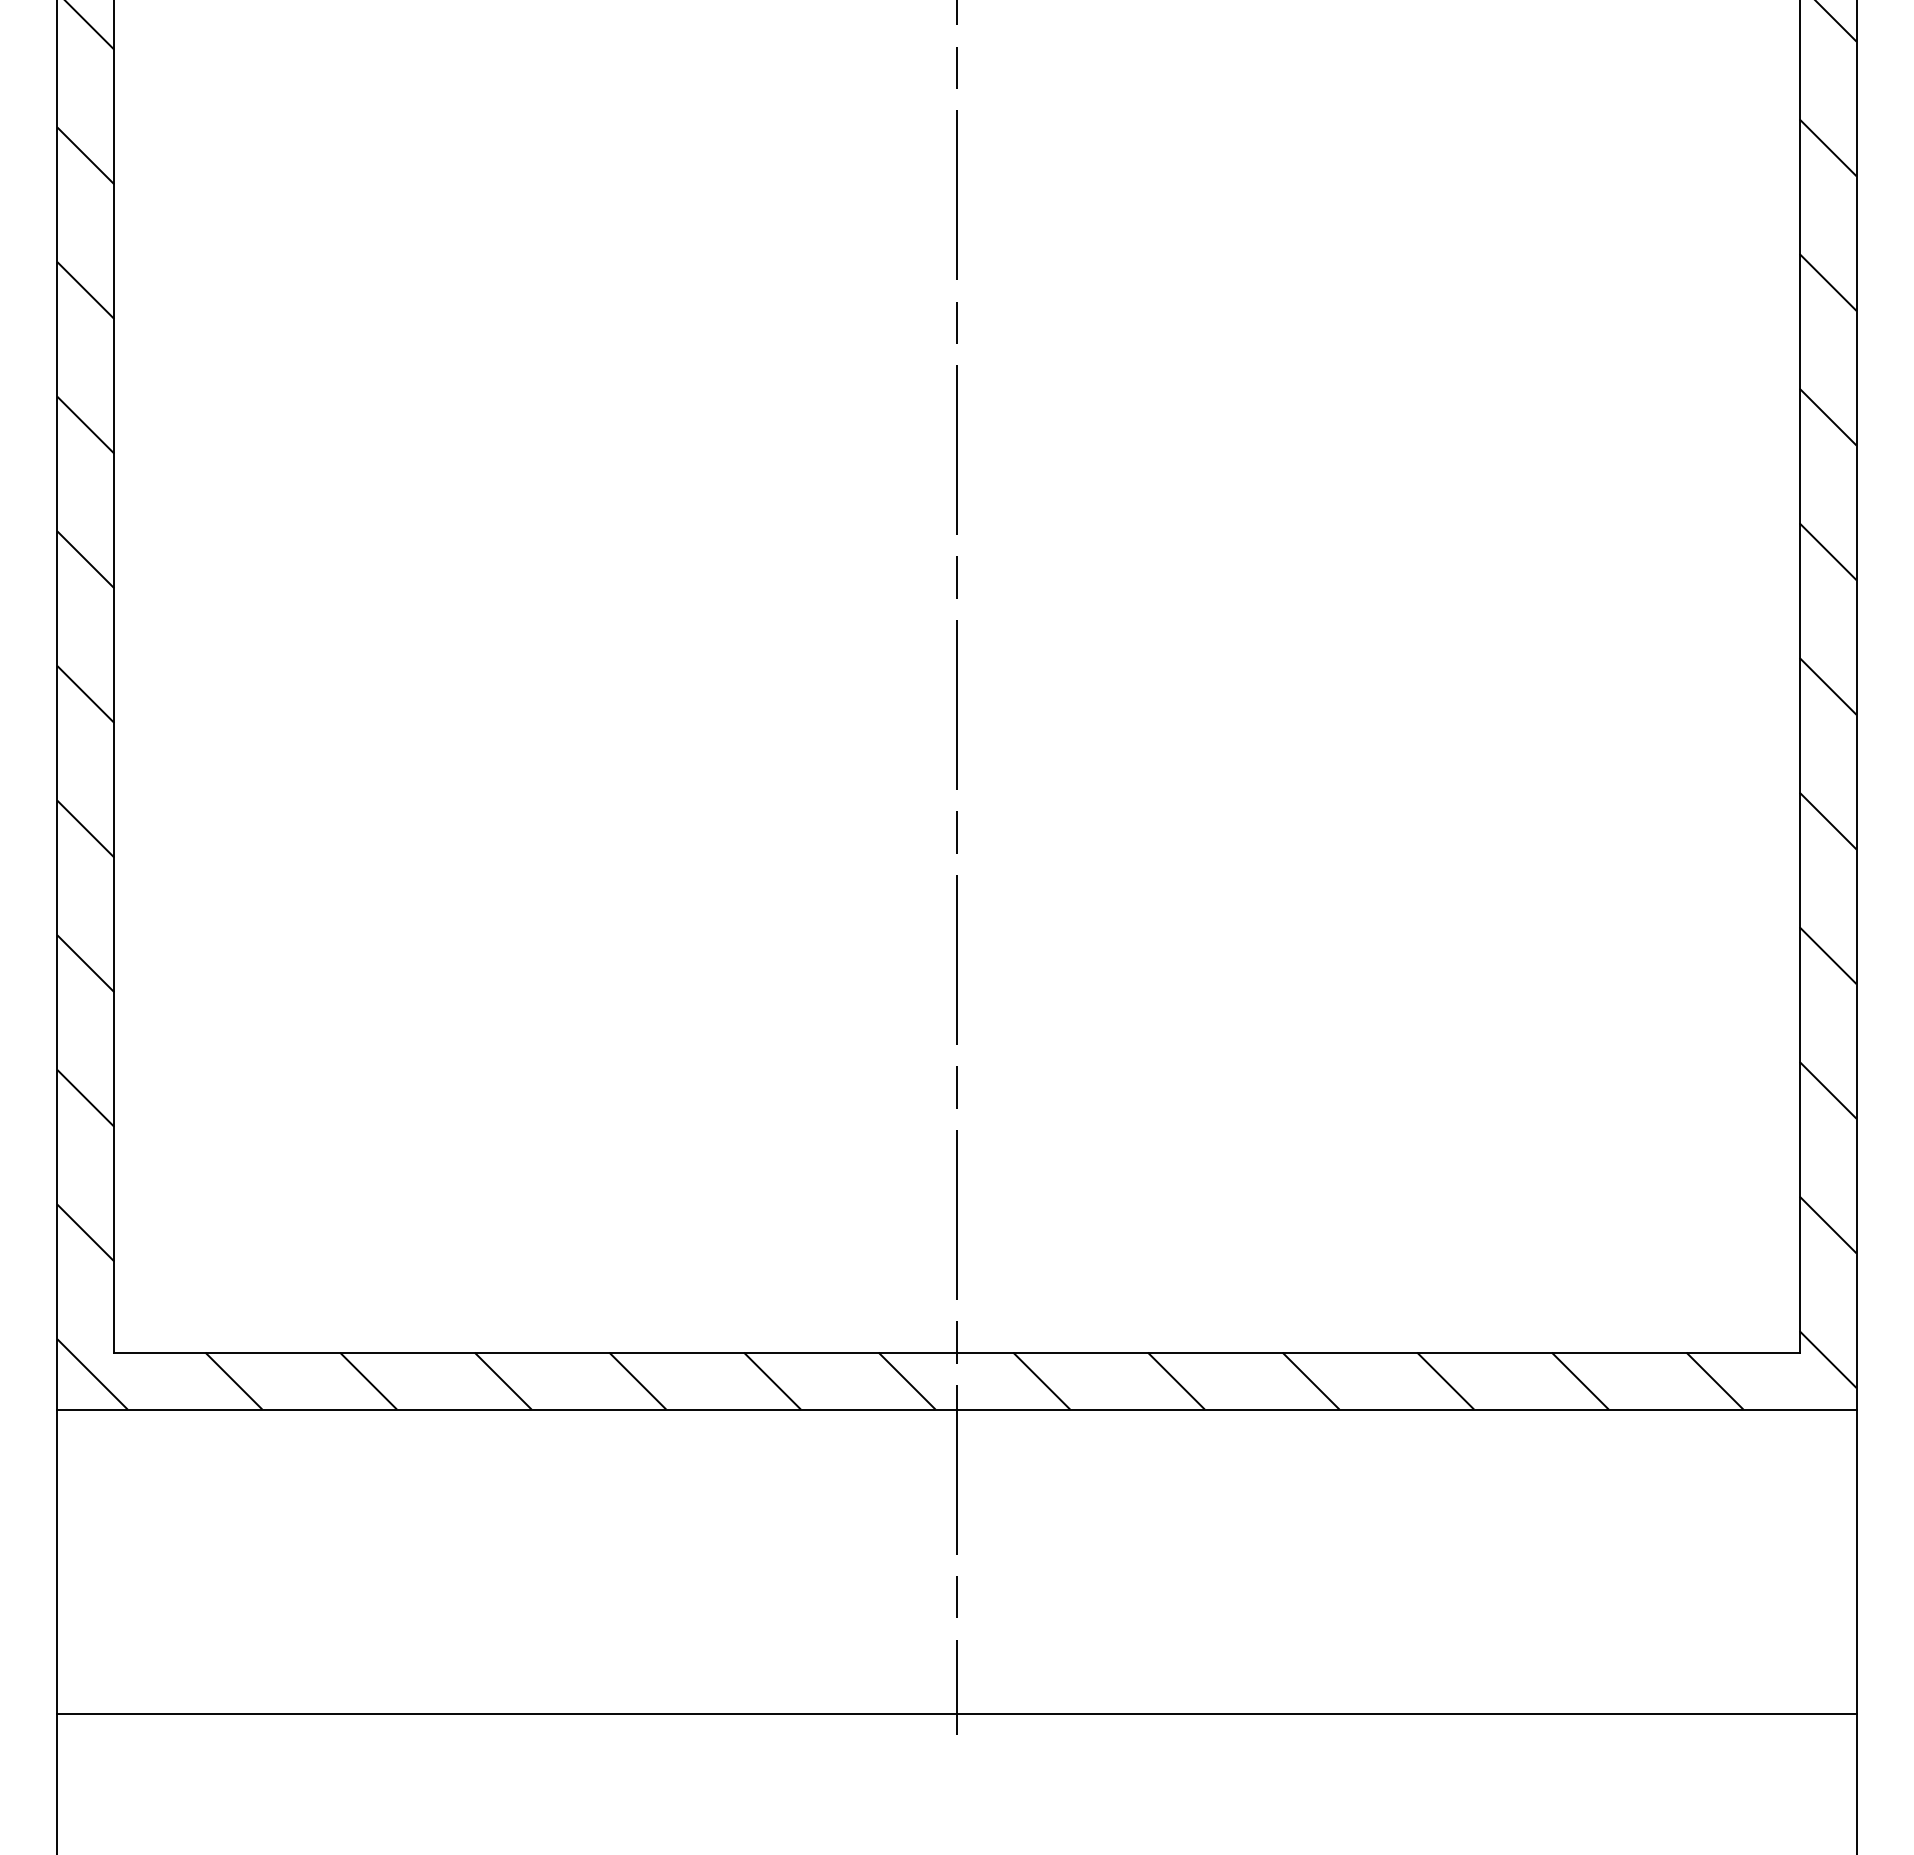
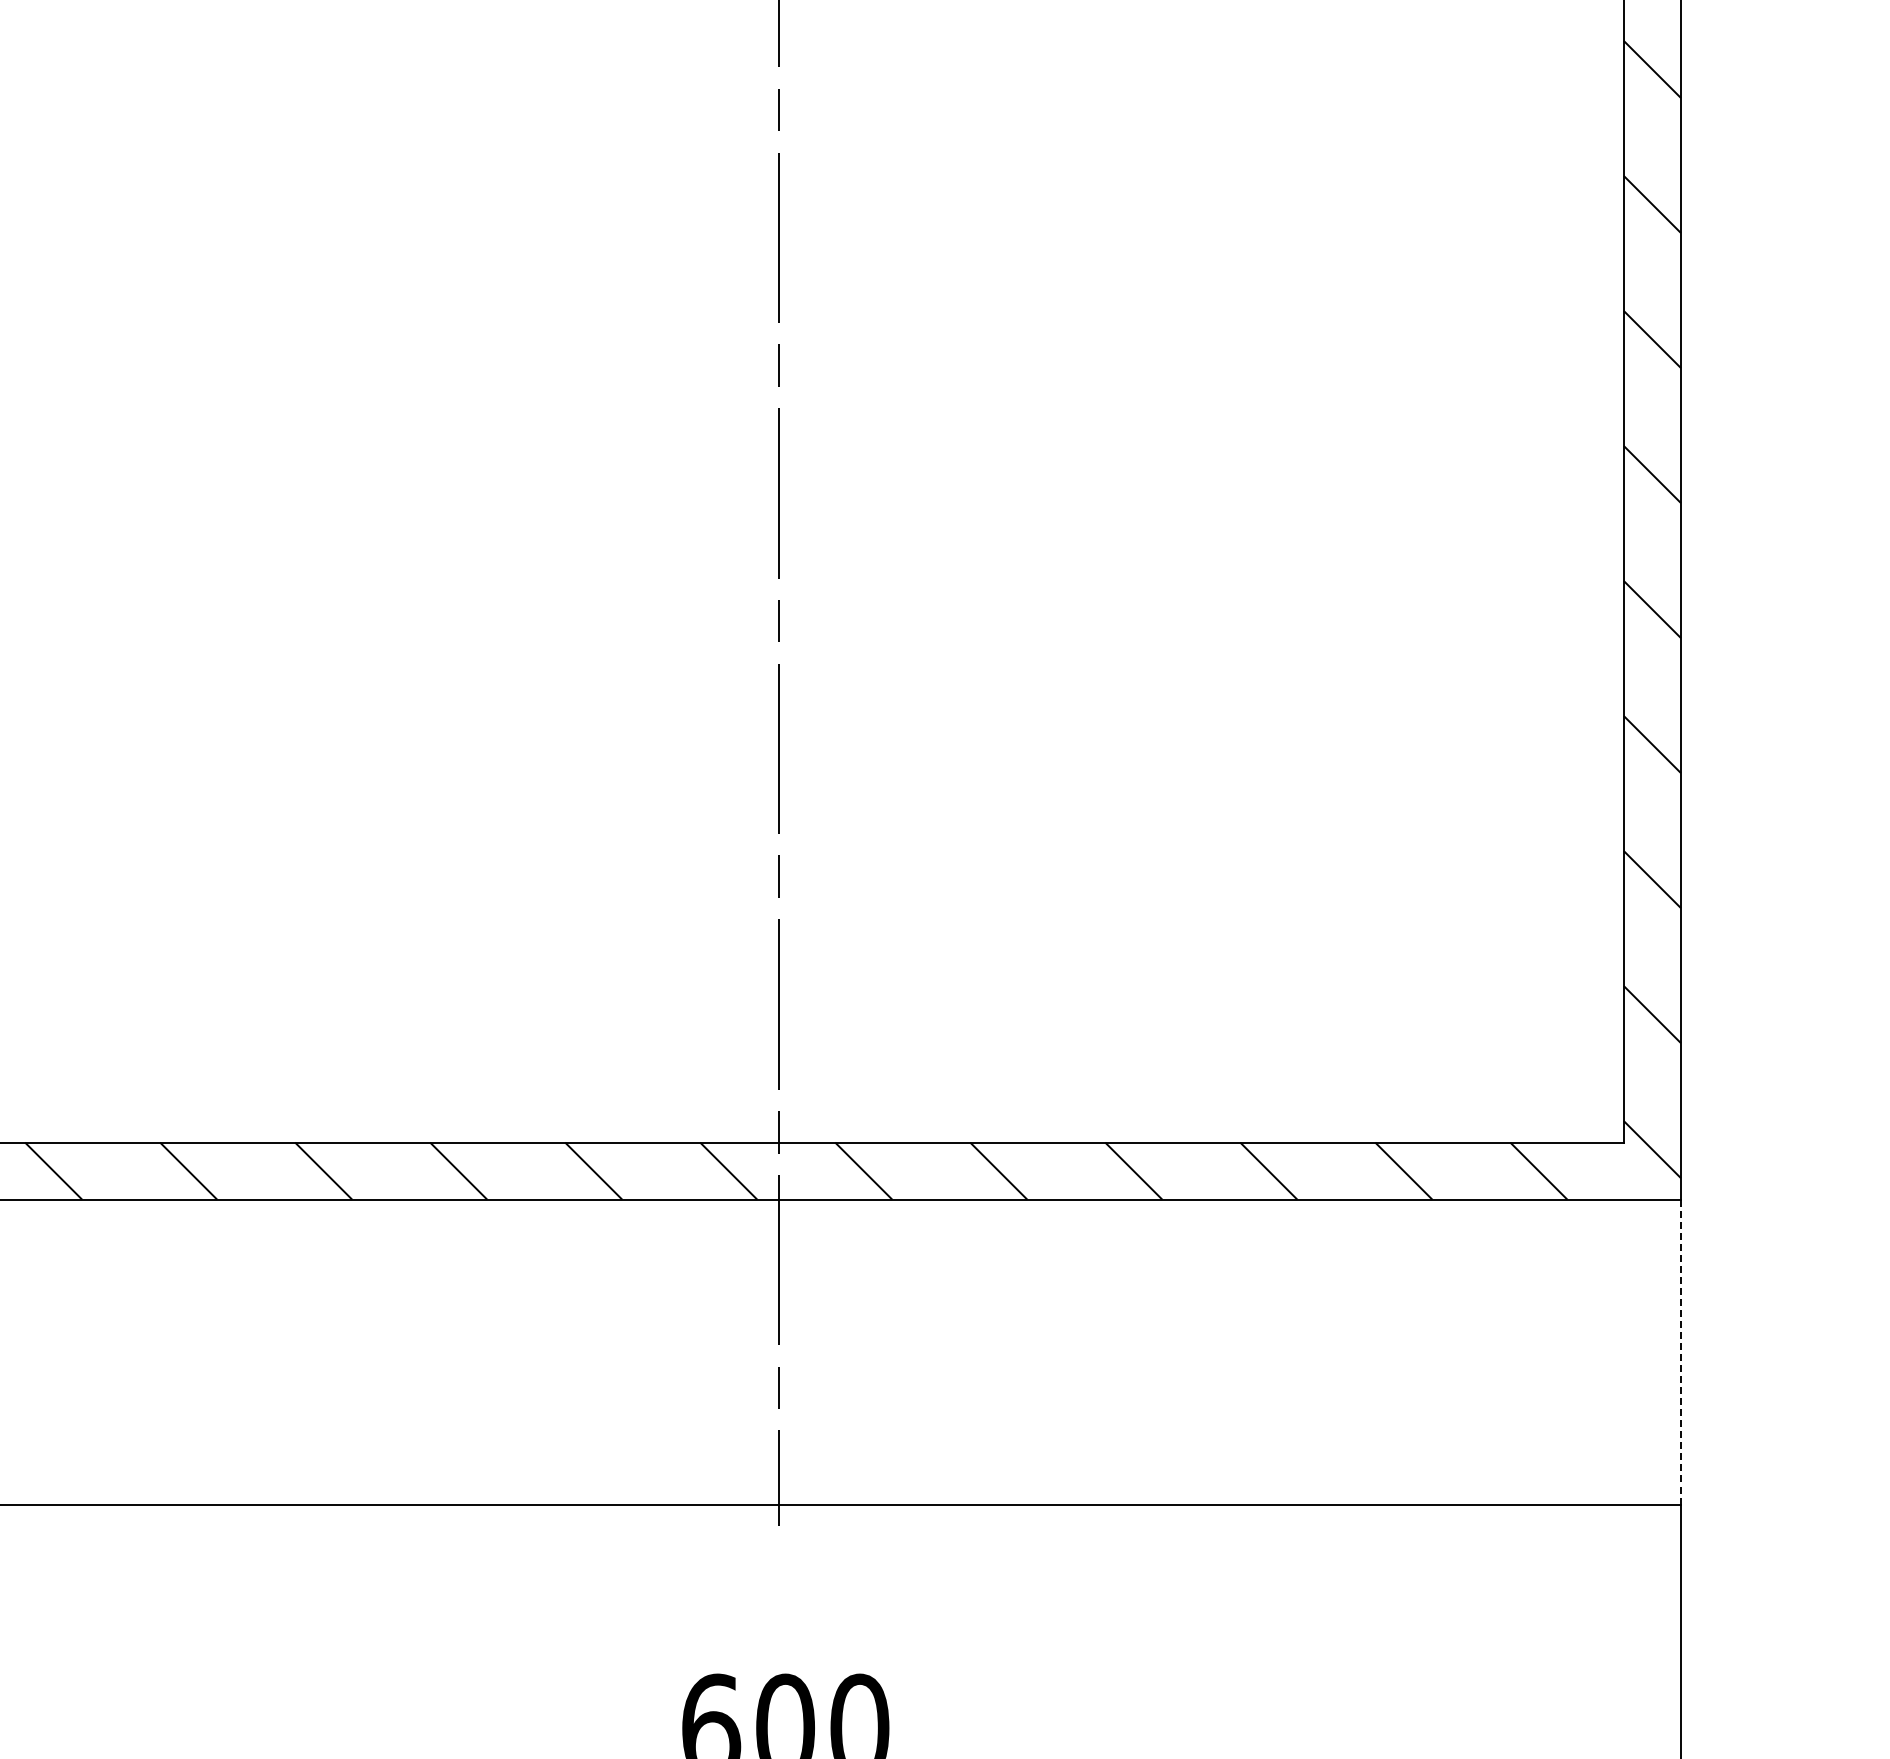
line: (1856, 1562) -> (1680, 1353), solid -> dashed

